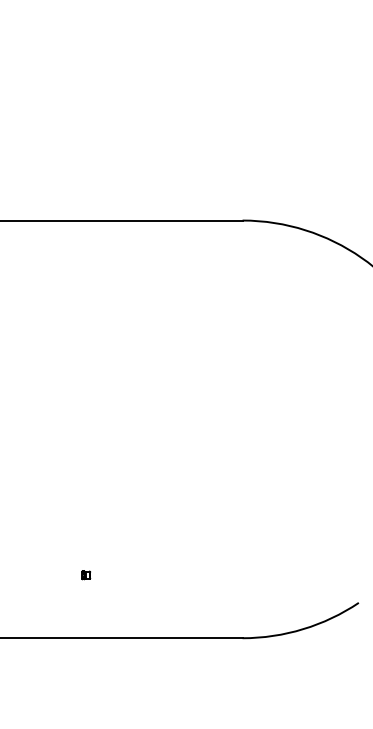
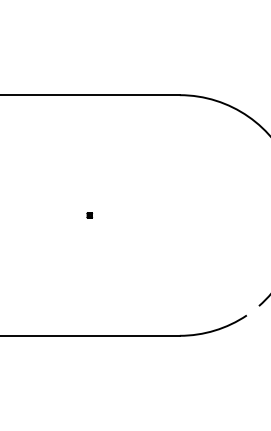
part: (85, 575) -> (89, 215), moved

